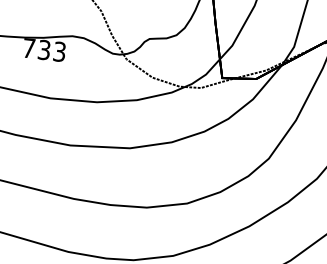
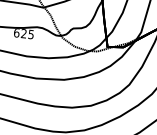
text: (43, 49) -> (23, 33), 733 -> 625

